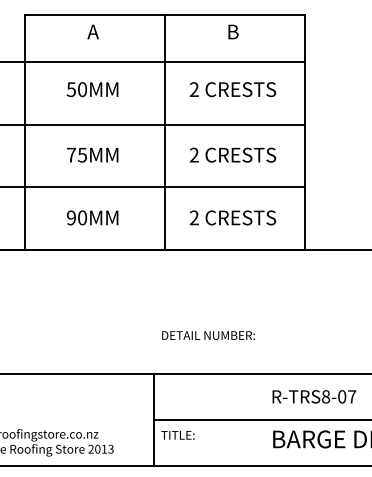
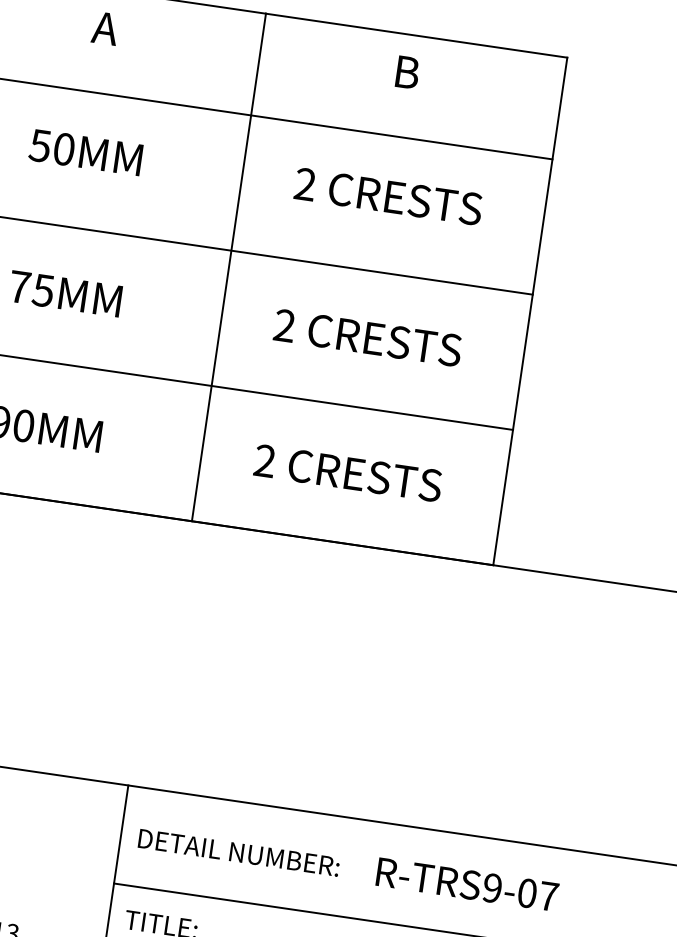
text: (208, 335) -> (238, 852), moved
text: (326, 396) -> (493, 887), R-TRS8-07 -> R-TRS9-07

